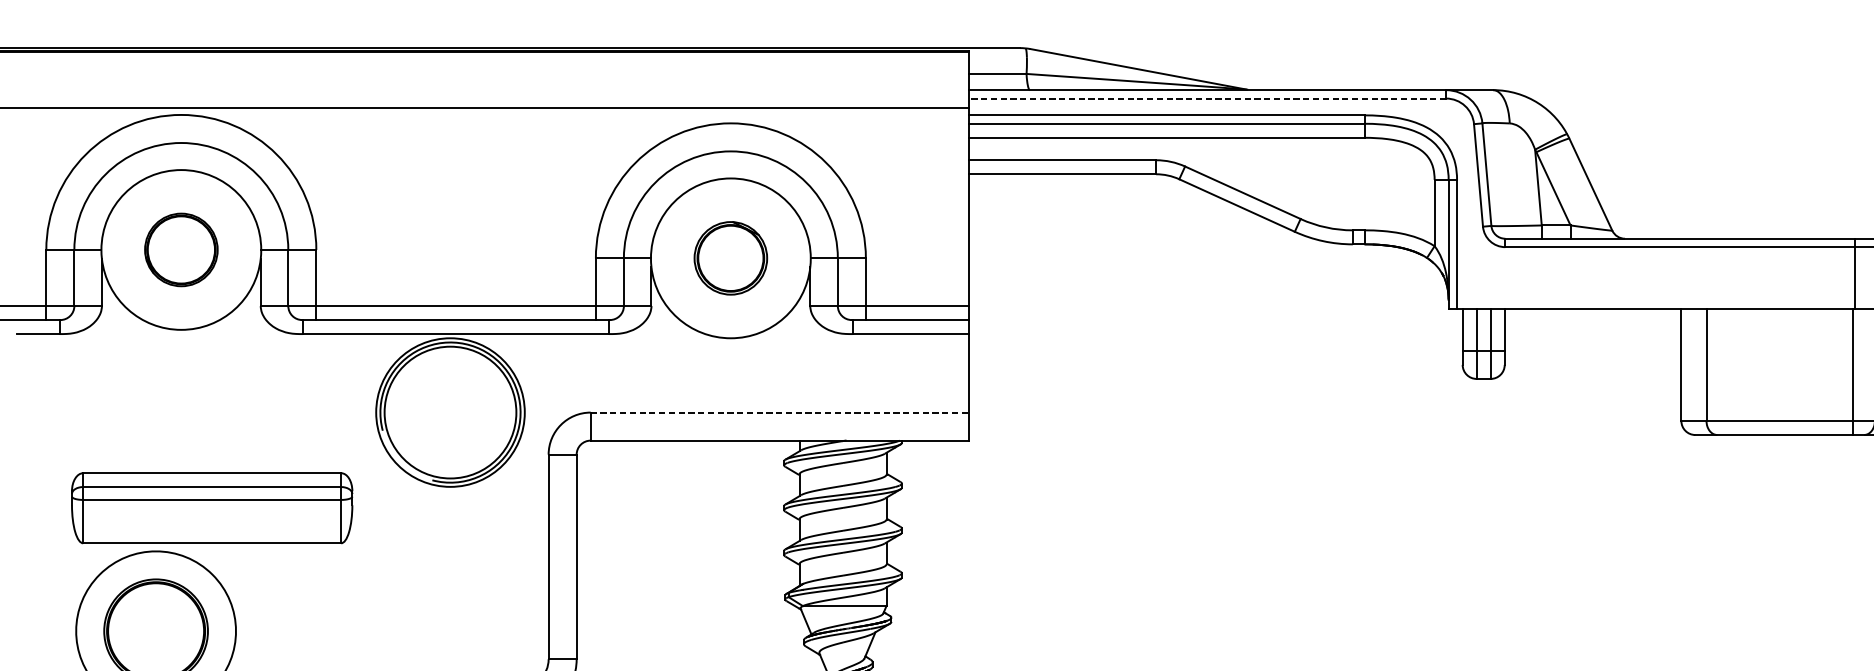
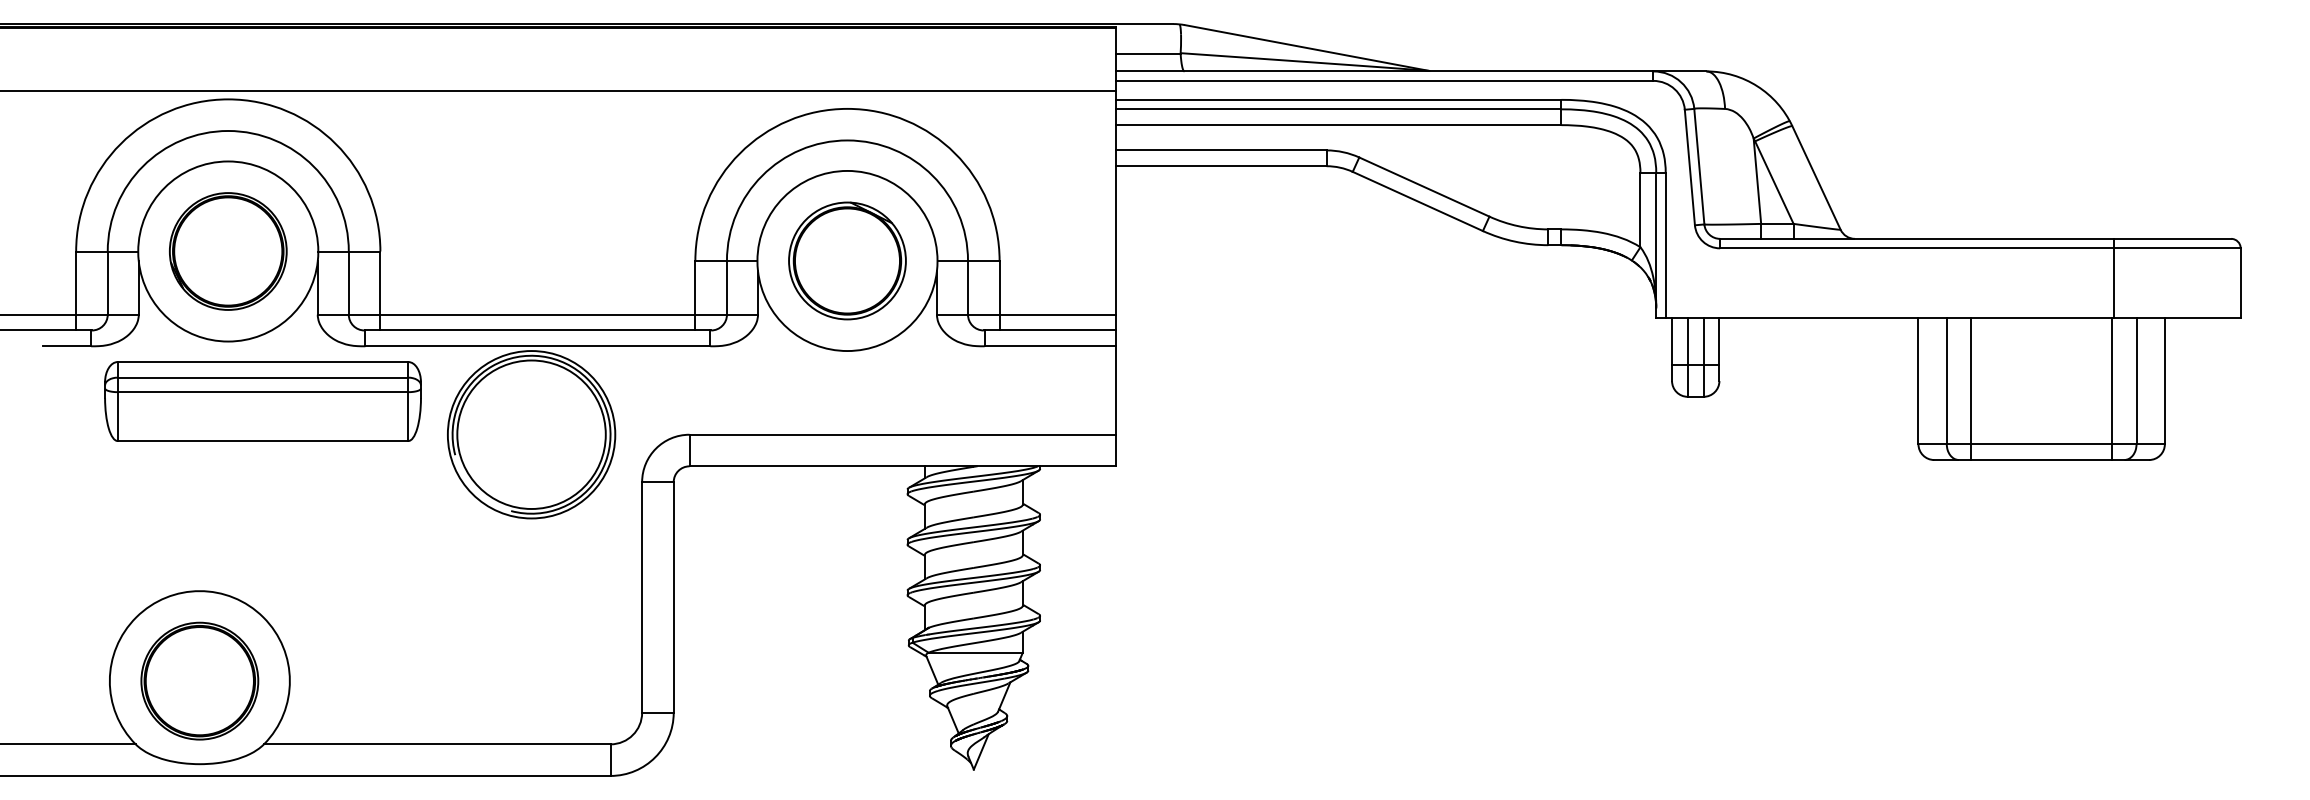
line: (1207, 98) -> (1384, 80), dashed -> solid
part: (181, 249) -> (228, 251), size x1.43
part: (730, 257) -> (847, 260), size x1.43
line: (1728, 371) -> (1971, 388), added
line: (780, 412) -> (903, 434), dashed -> solid
part: (211, 508) -> (262, 401), moved

